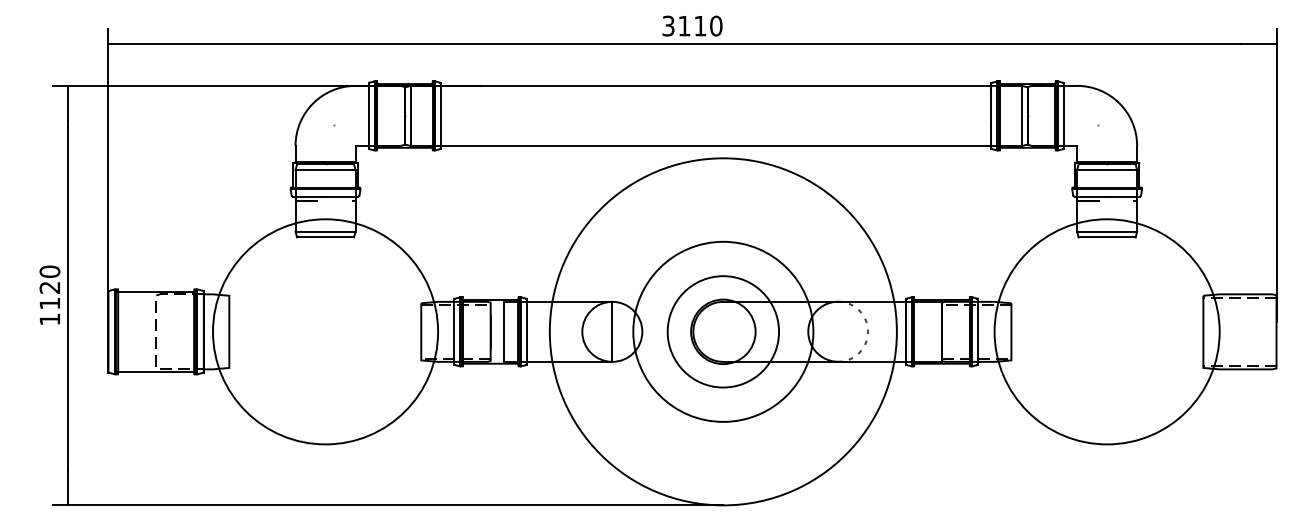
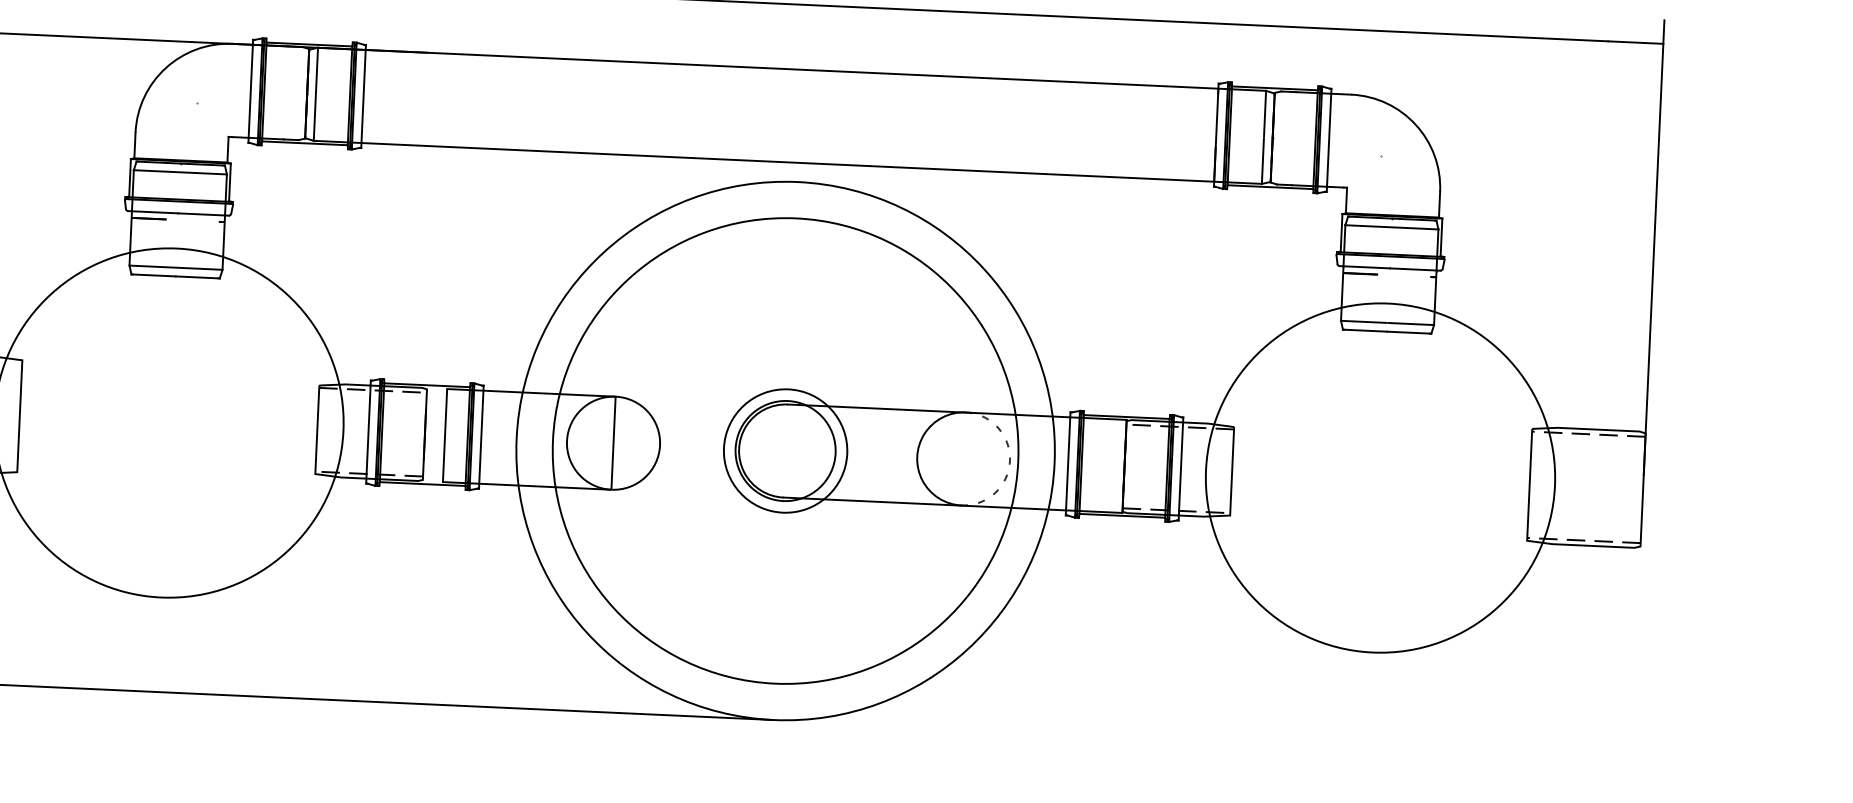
circle: (723, 331) -> (785, 450), size x0.71
circle: (723, 331) -> (785, 450), size x1.67

